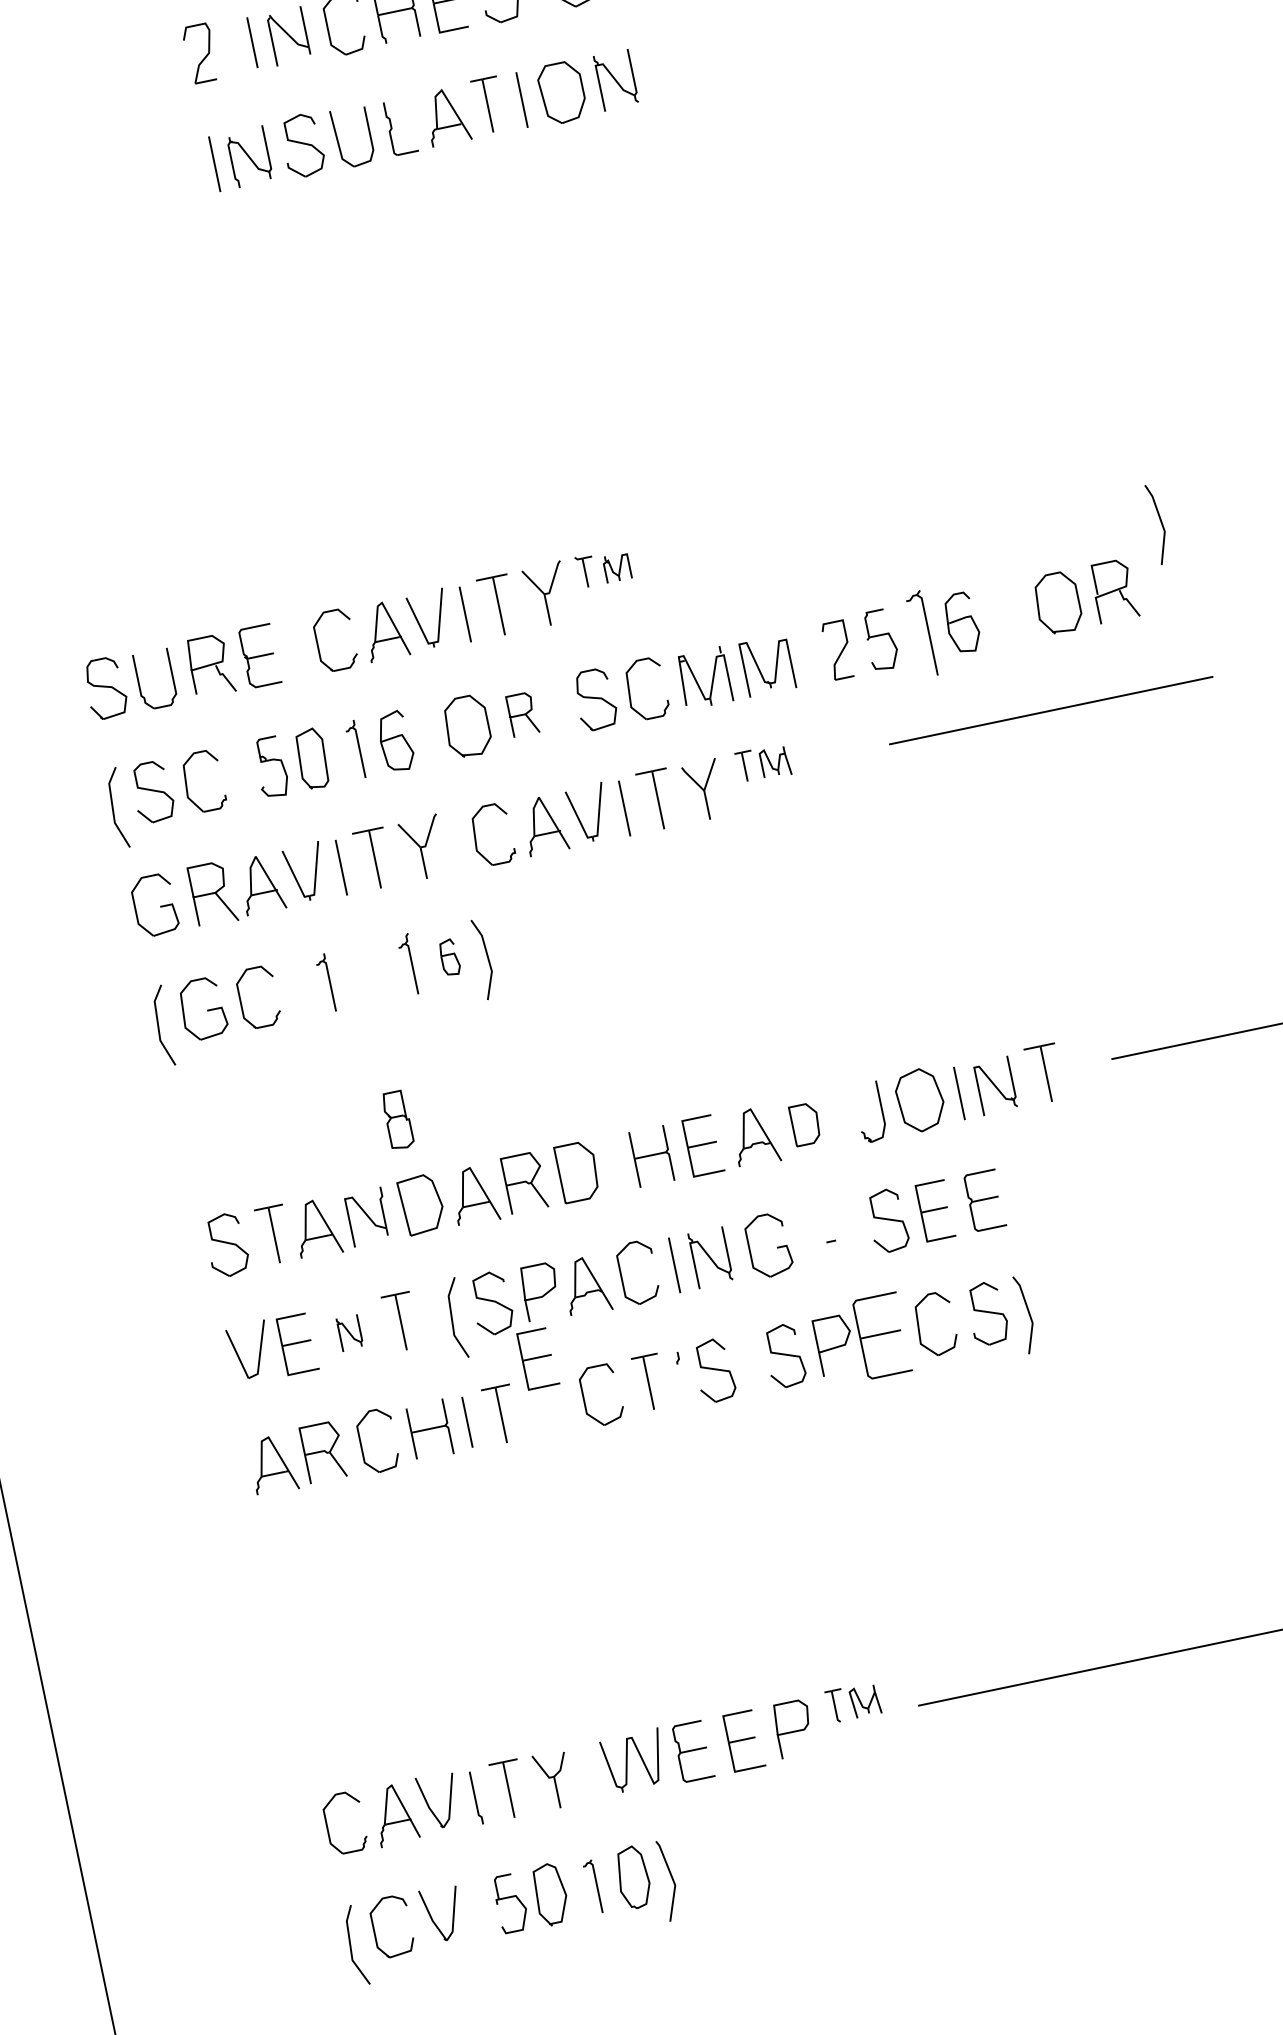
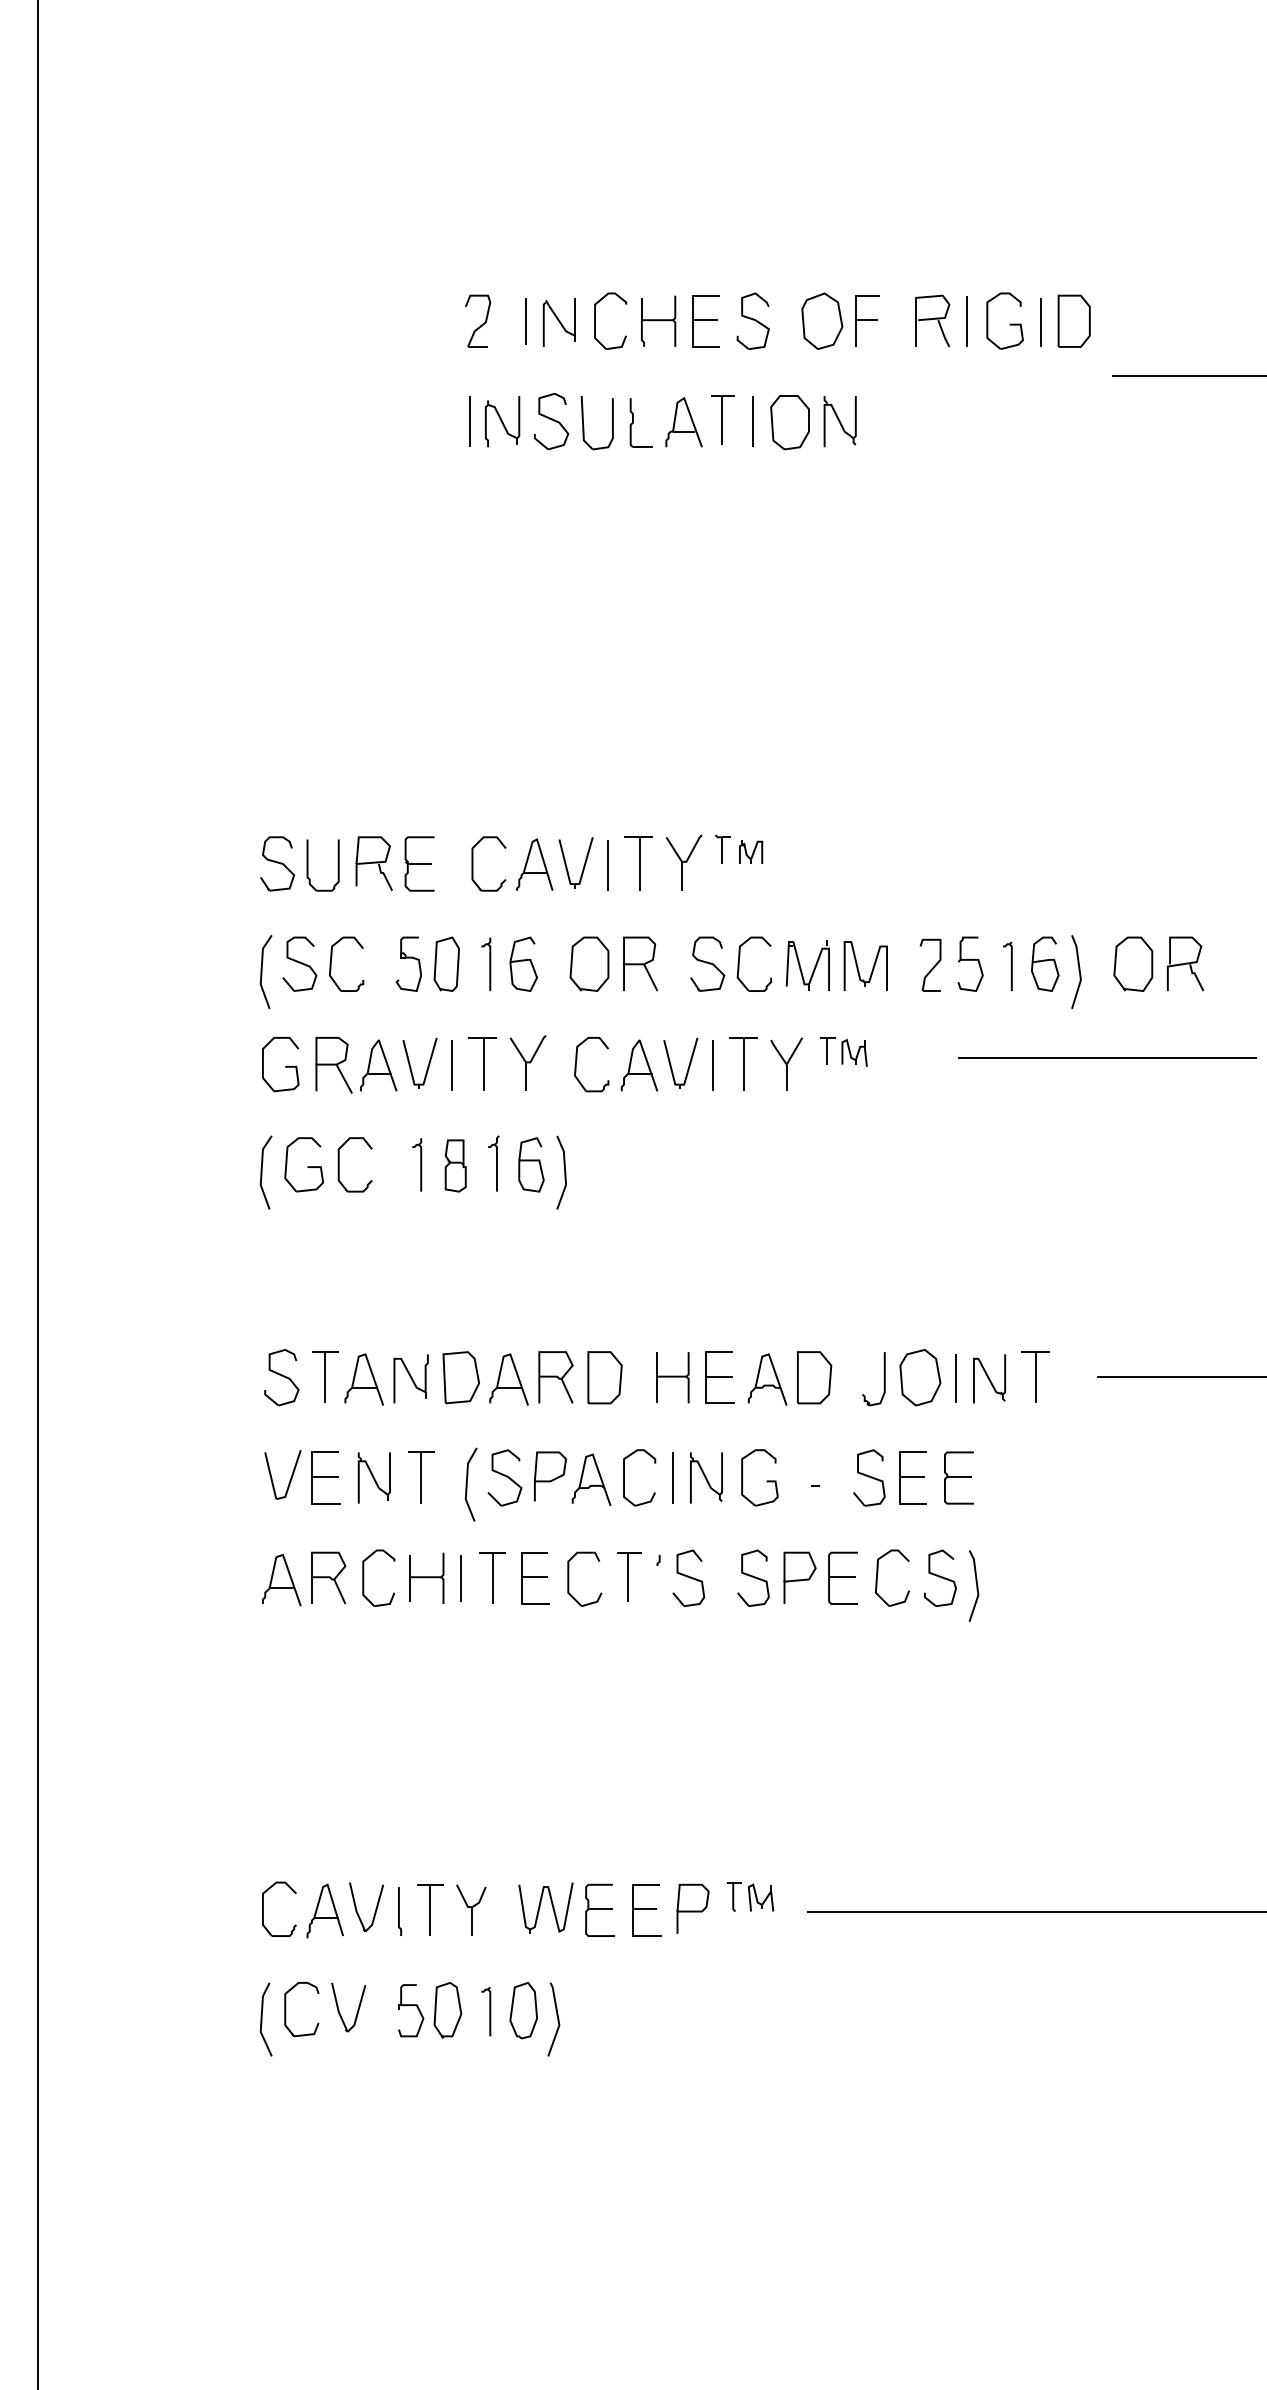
line: (1160, 523) -> (1078, 971), moved
part: (921, 632) -> (1007, 965), size x0.62
part: (522, 714) -> (640, 963), size x1.43
part: (449, 957) -> (531, 1164), size x1.67
part: (397, 1119) -> (455, 1165), moved
part: (805, 1124) -> (814, 1377), size x1.43
part: (349, 1332) -> (373, 1477), size x1.67
part: (881, 1334) -> (842, 1577), size x0.71
part: (538, 1358) -> (535, 1578), moved

